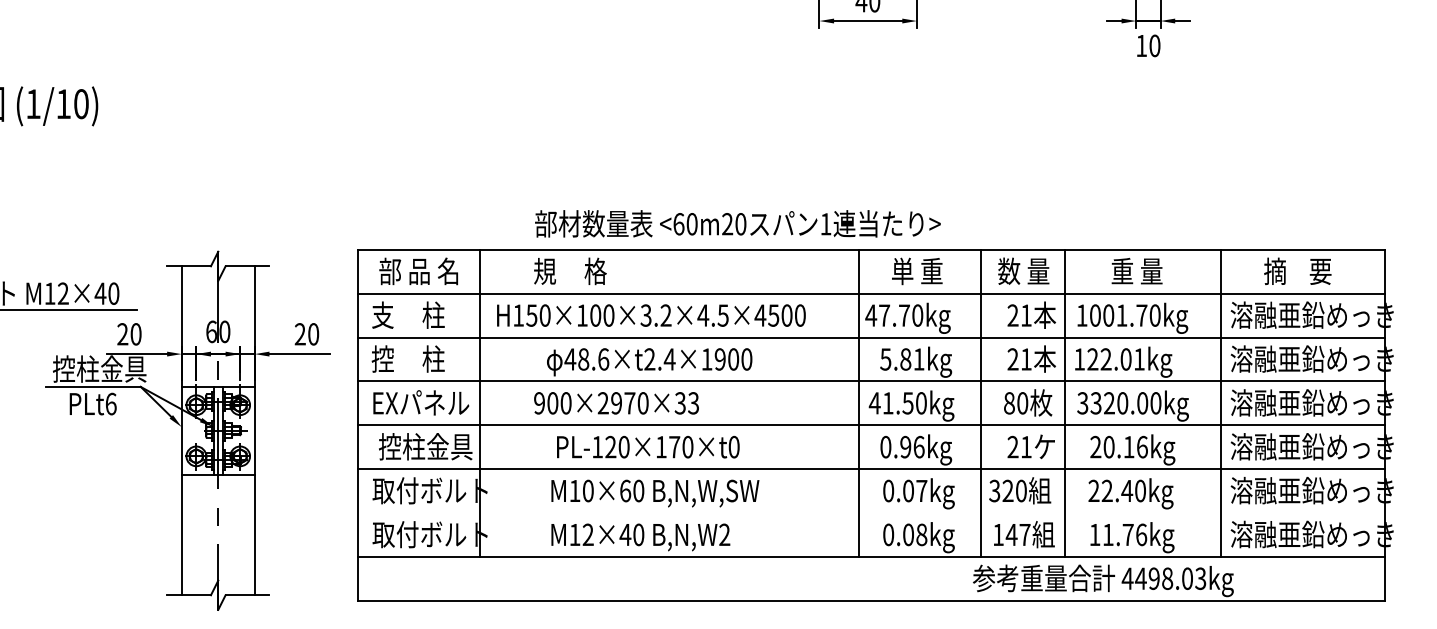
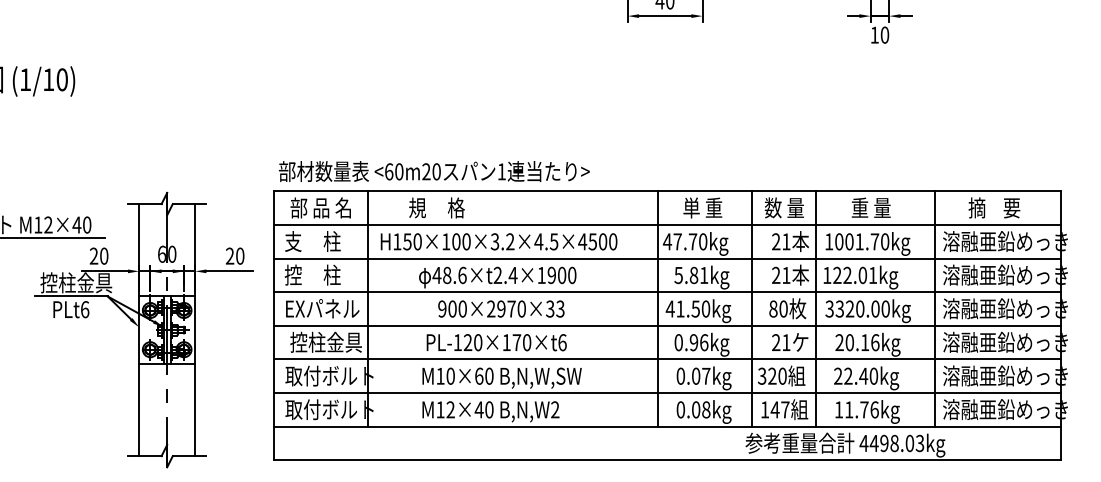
text: (738, 223) -> (434, 171), moved
text: (616, 402) -> (501, 308), moved
text: (734, 446) -> (562, 342), PL-120×170×t0 -> PL-120×170×t6
line: (871, 513) -> (667, 393), added

